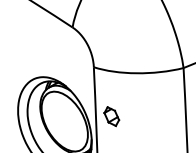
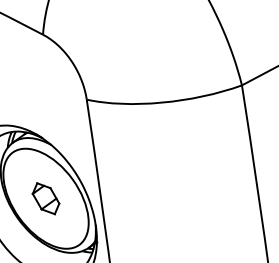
part: (111, 116) -> (45, 198), moved

